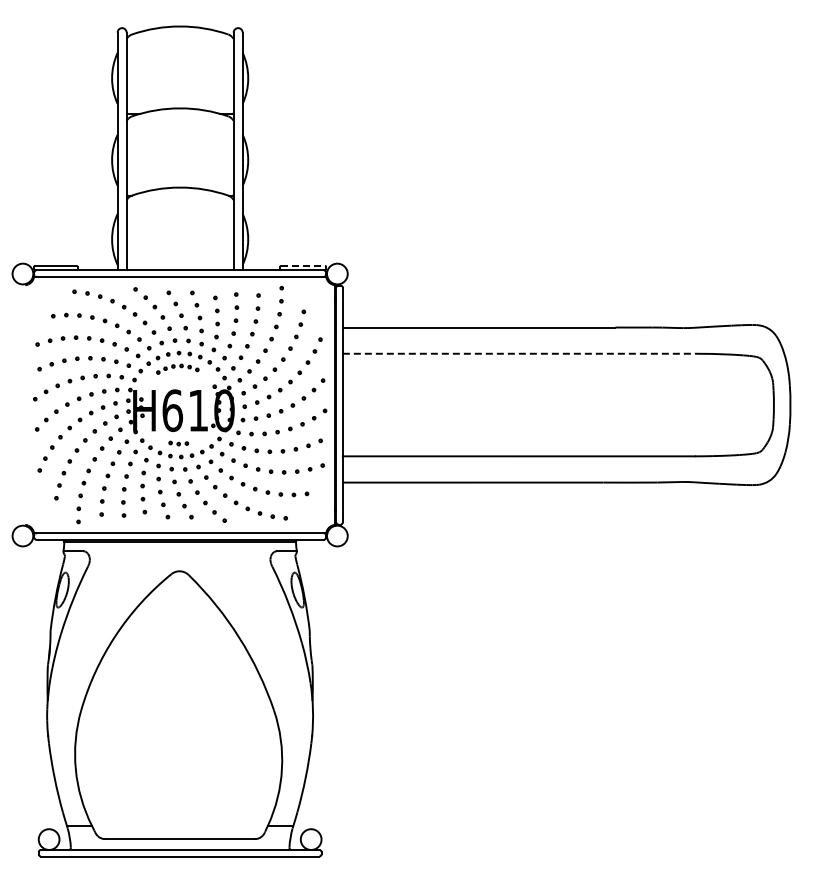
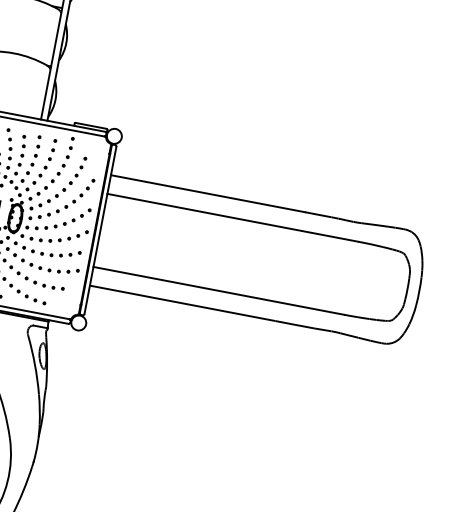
line: (303, 265) -> (91, 125), dashed -> solid
line: (519, 353) -> (233, 217), dashed -> solid

